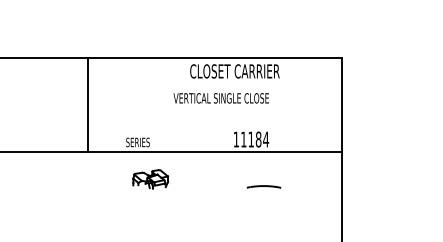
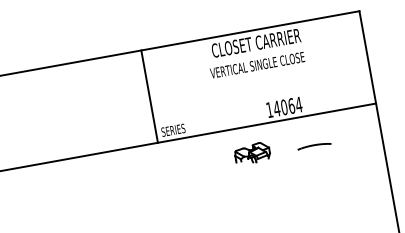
text: (220, 98) -> (256, 65), moved
line: (87, 105) -> (149, 97), moved
text: (250, 139) -> (283, 107), 11184 -> 14064
part: (150, 179) -> (252, 153), moved
line: (263, 186) -> (313, 145), moved

